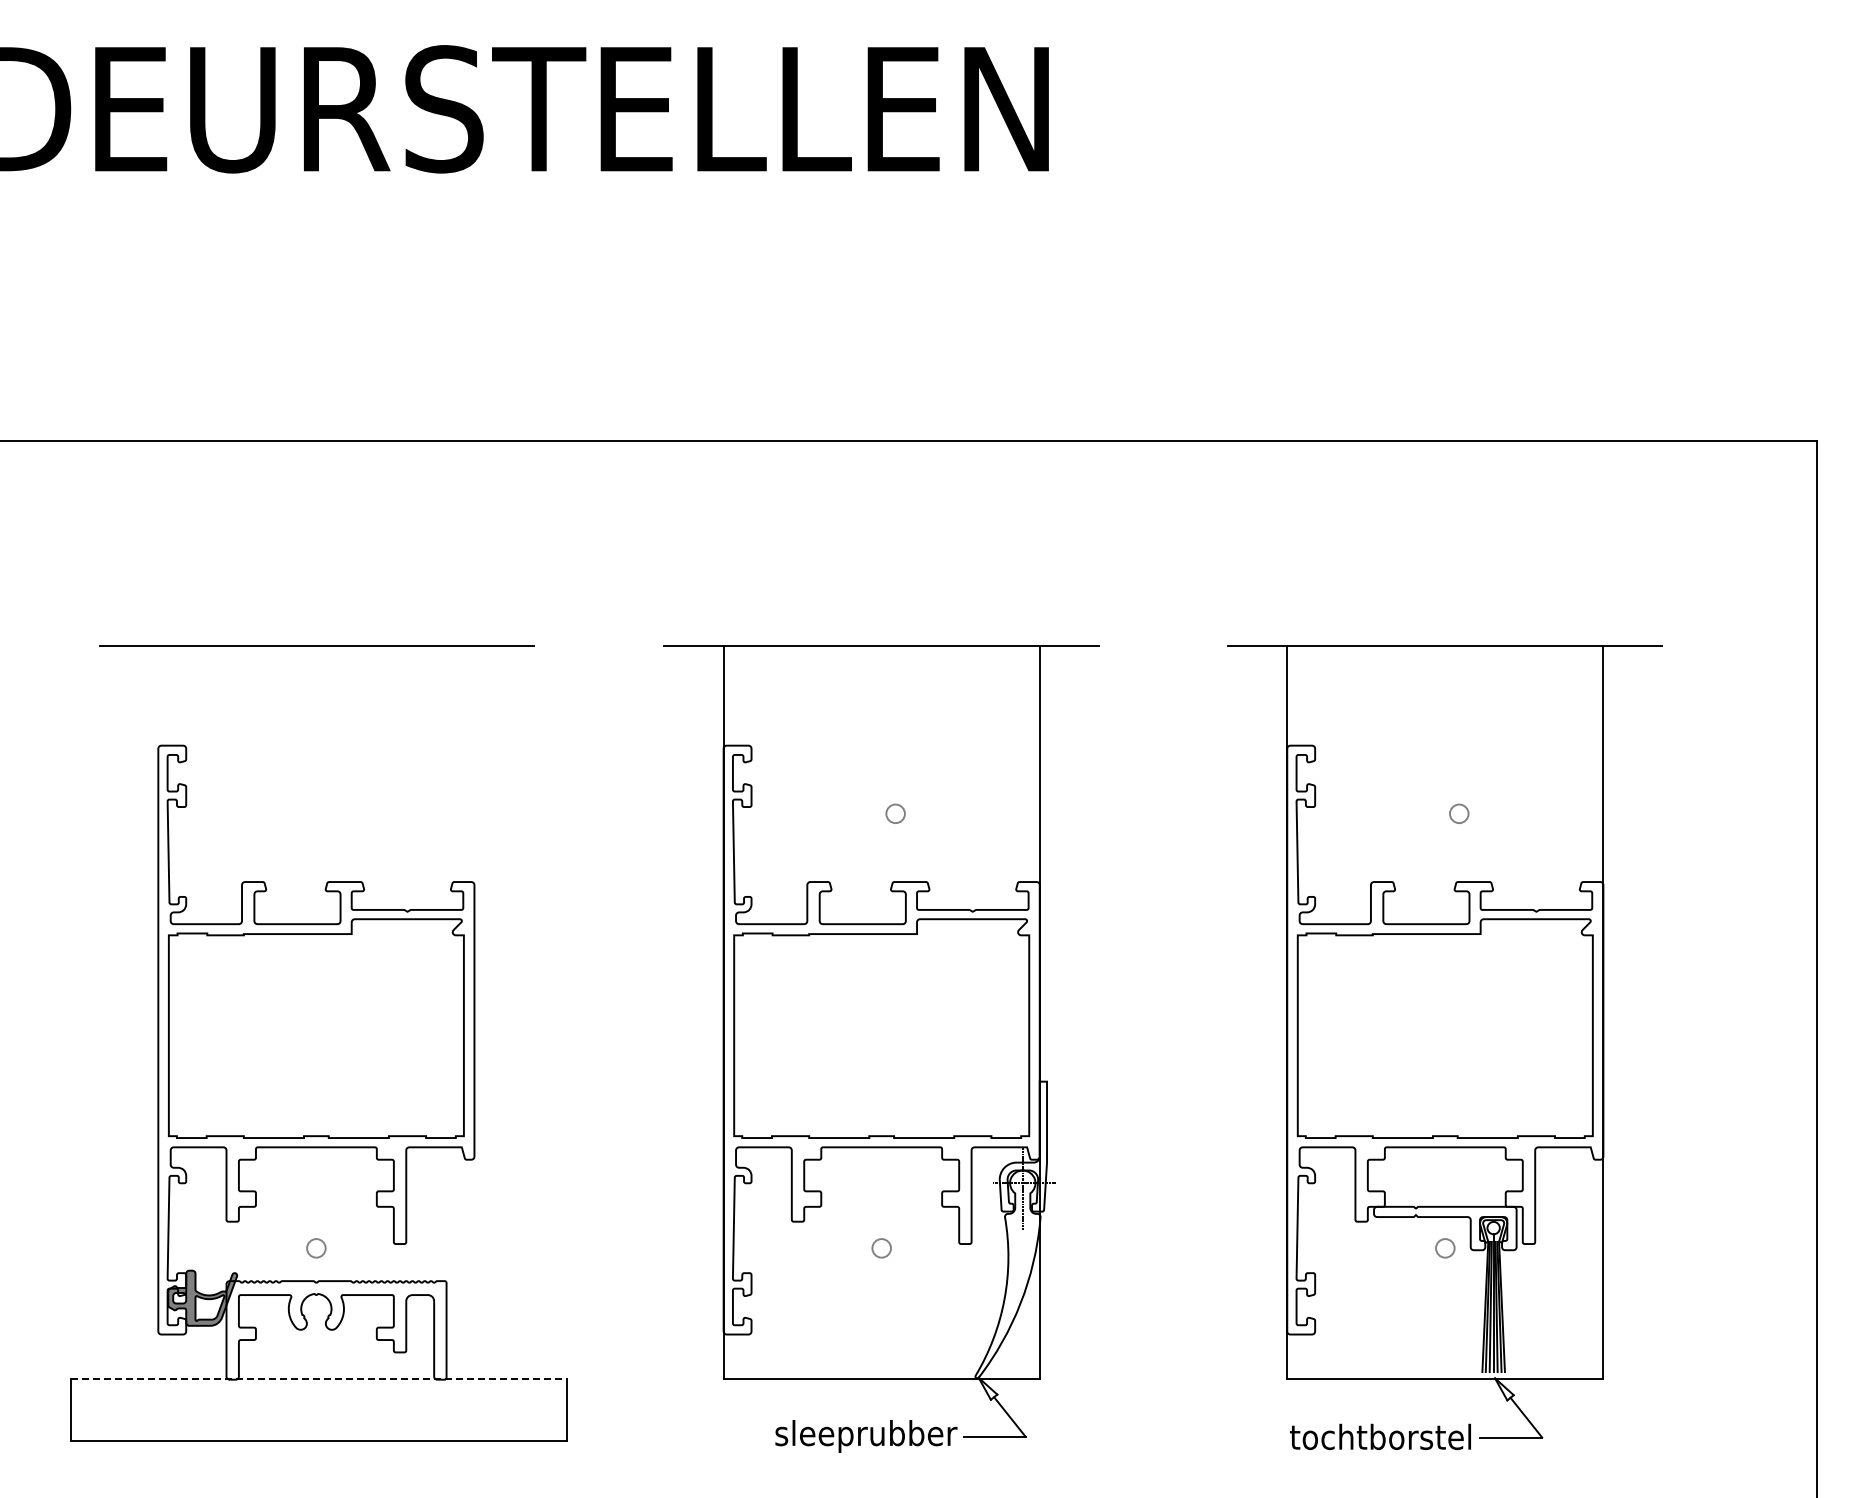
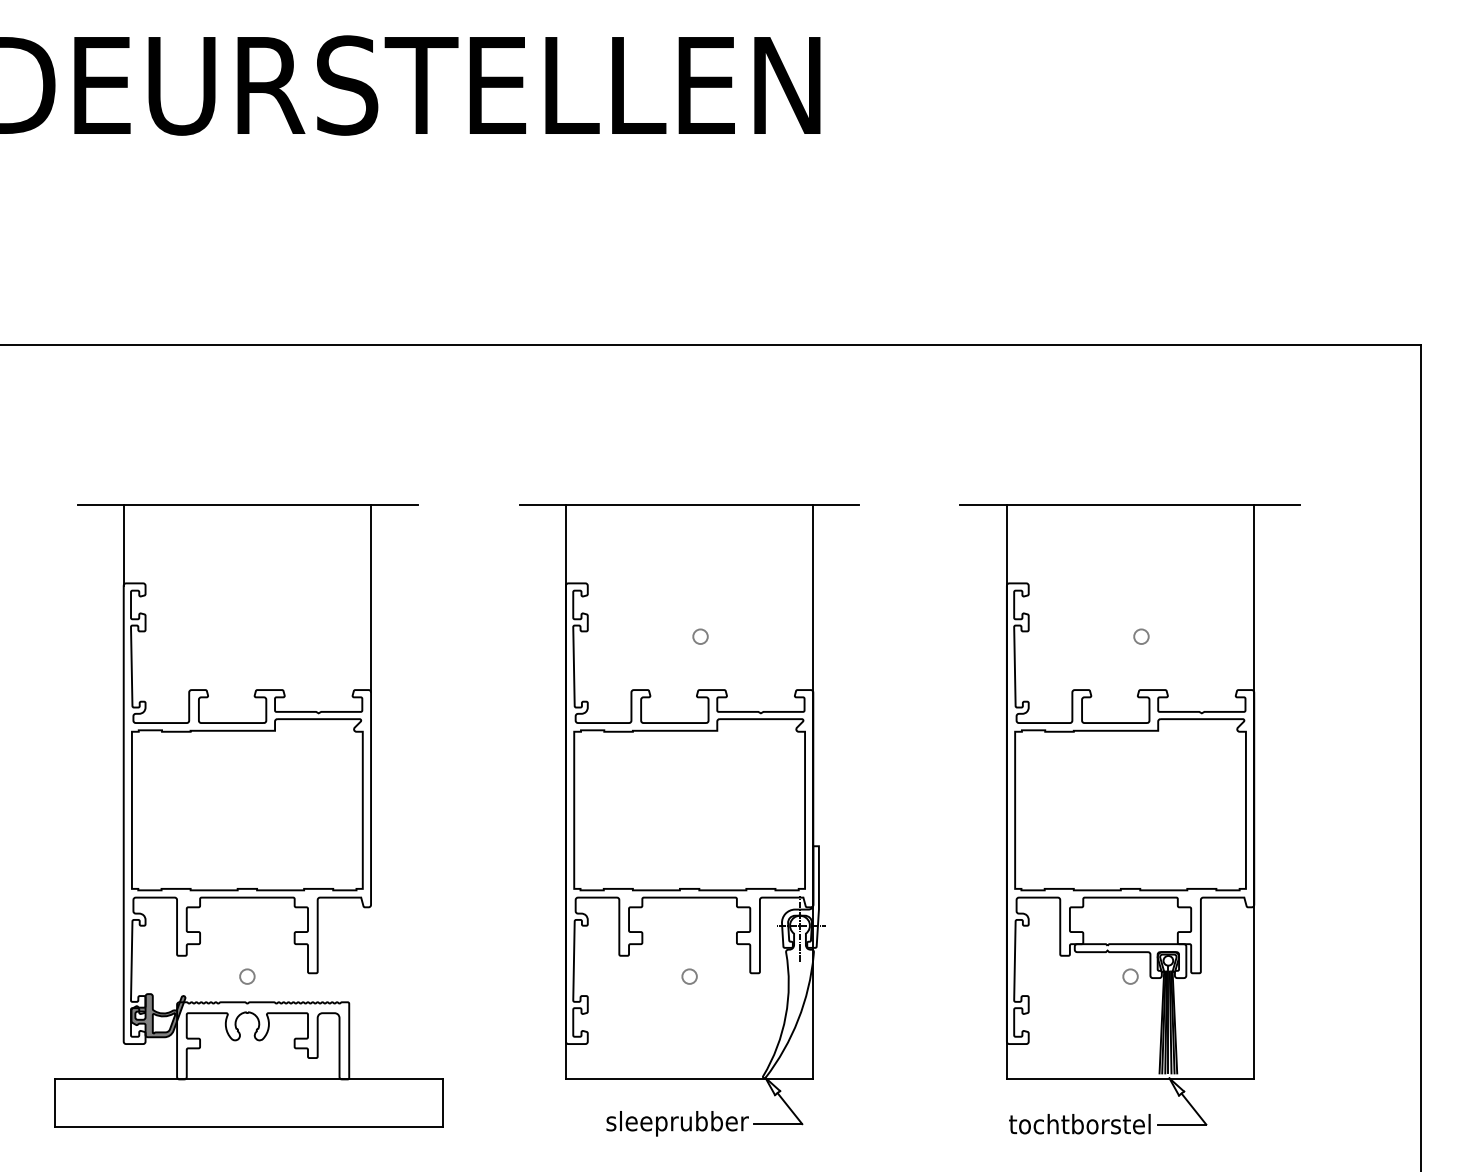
line: (158, 696) -> (123, 544), added
line: (474, 765) -> (371, 598), added
line: (318, 1379) -> (249, 1079), dashed -> solid

